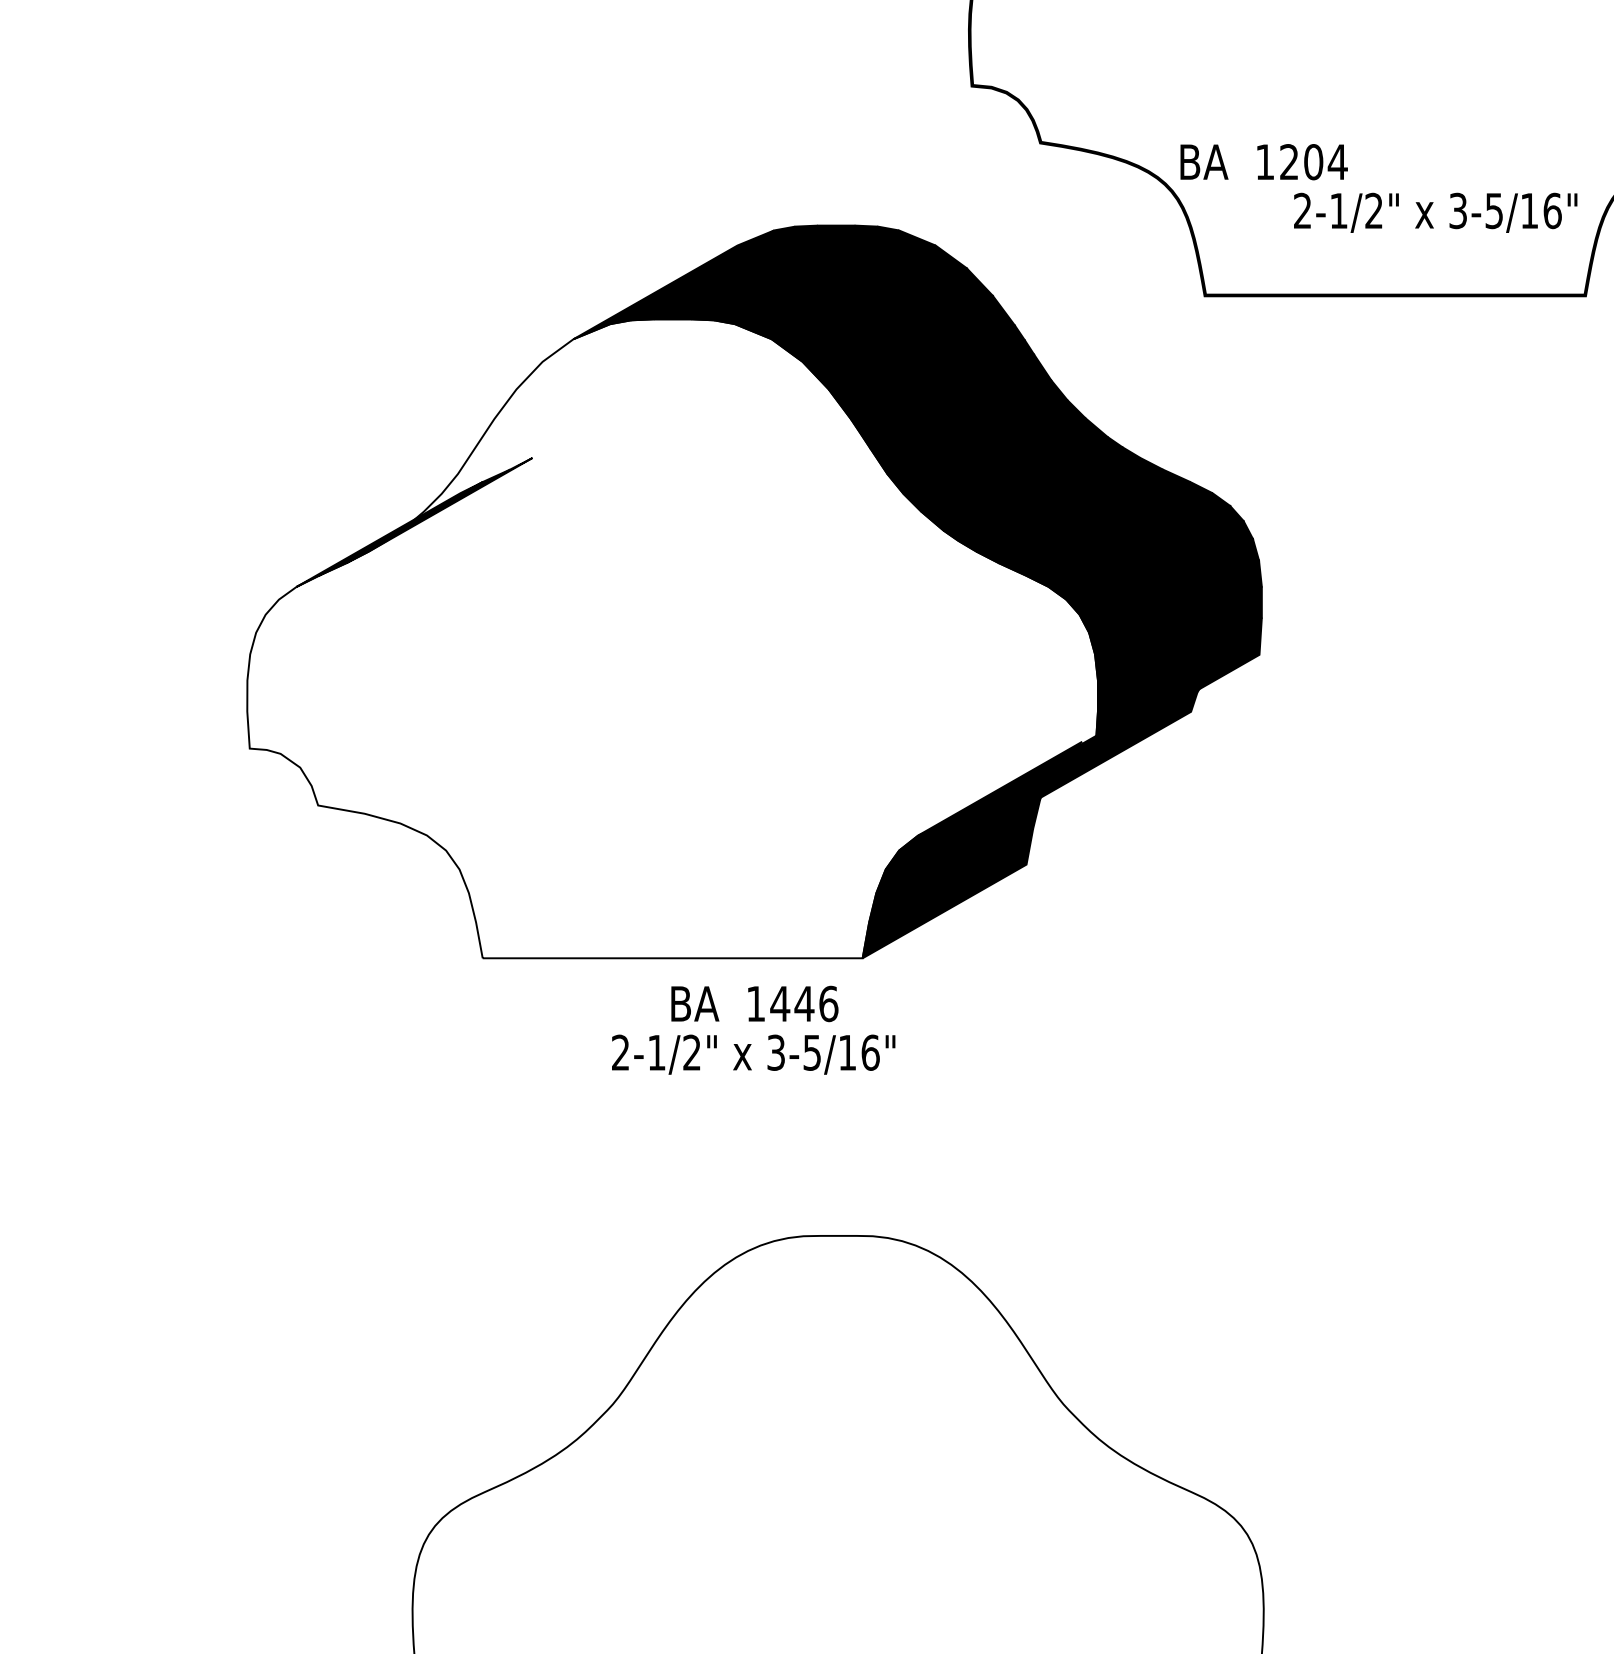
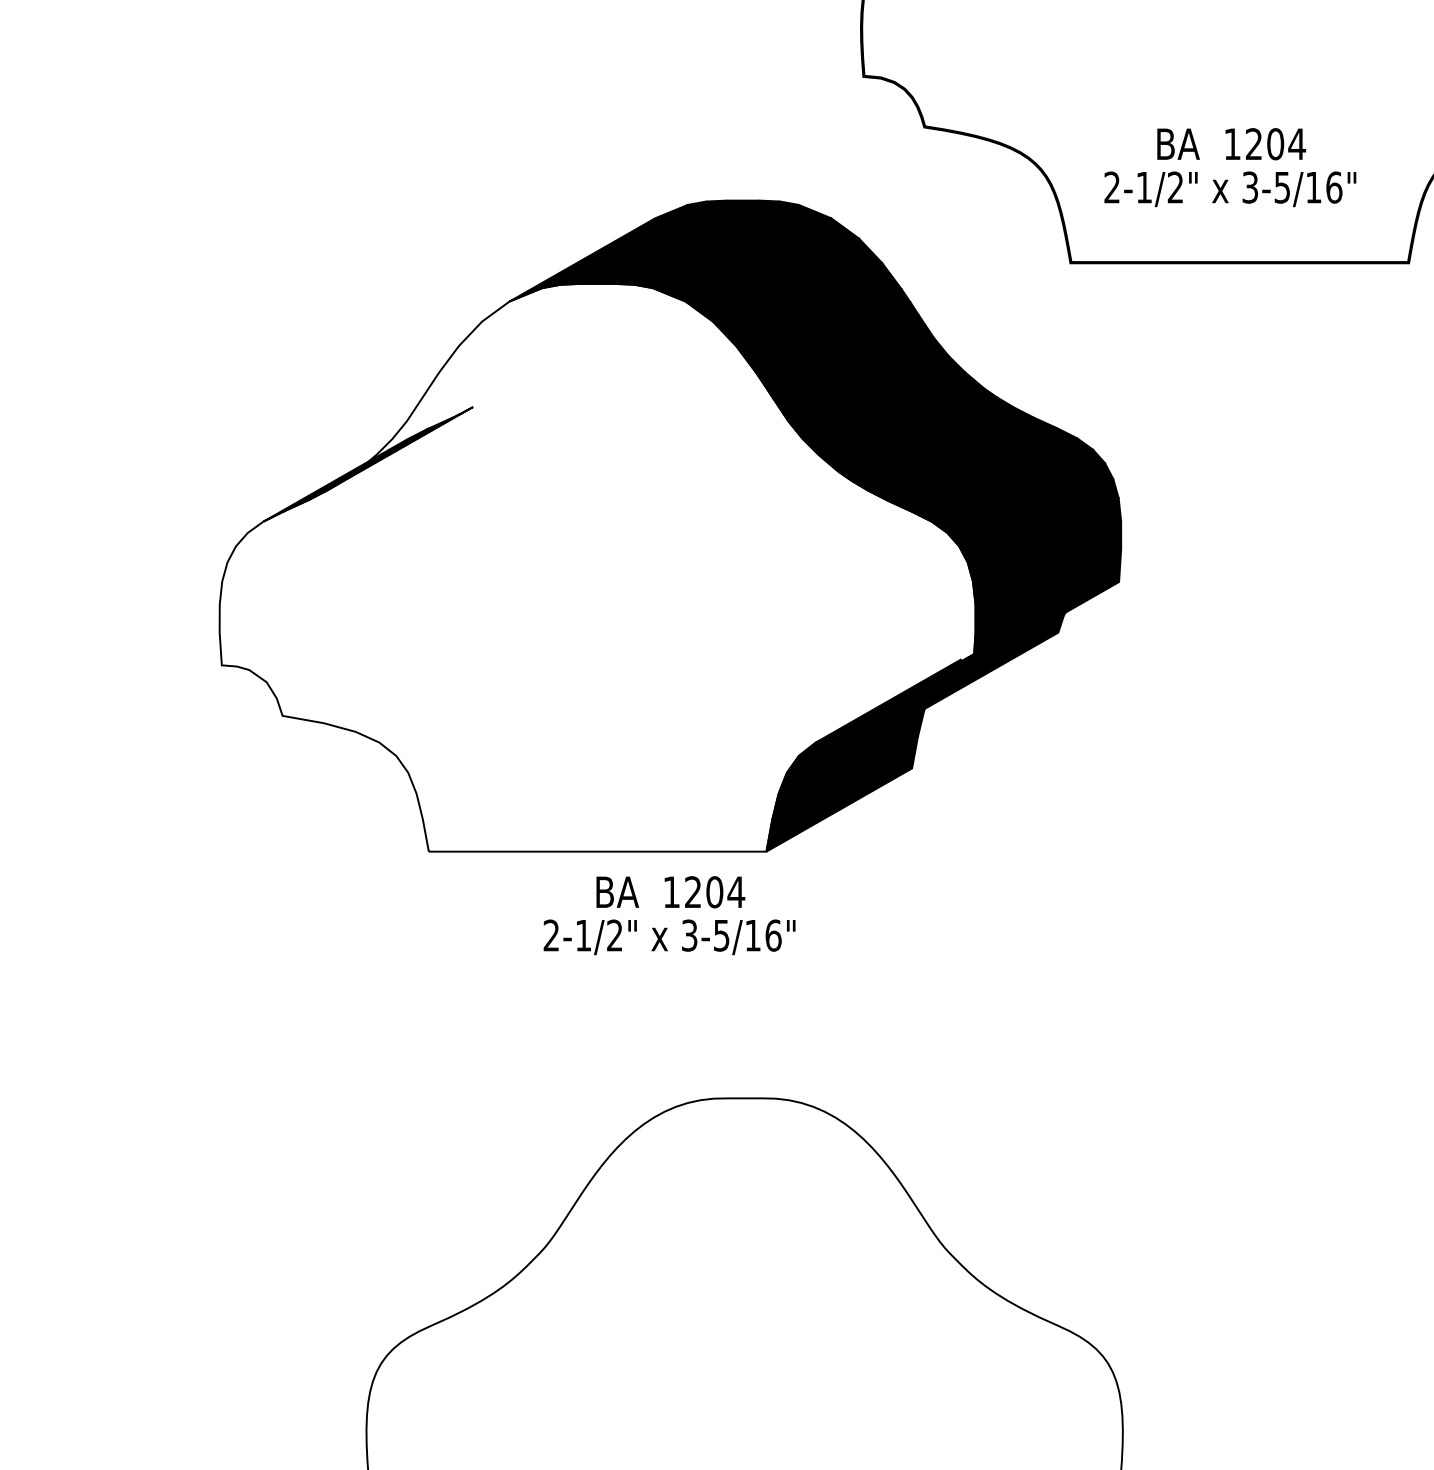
text: (1263, 162) -> (1231, 144), moved
text: (1435, 212) -> (1230, 188), moved
text: (804, 1003) -> (714, 891), 1446 -> 1204

